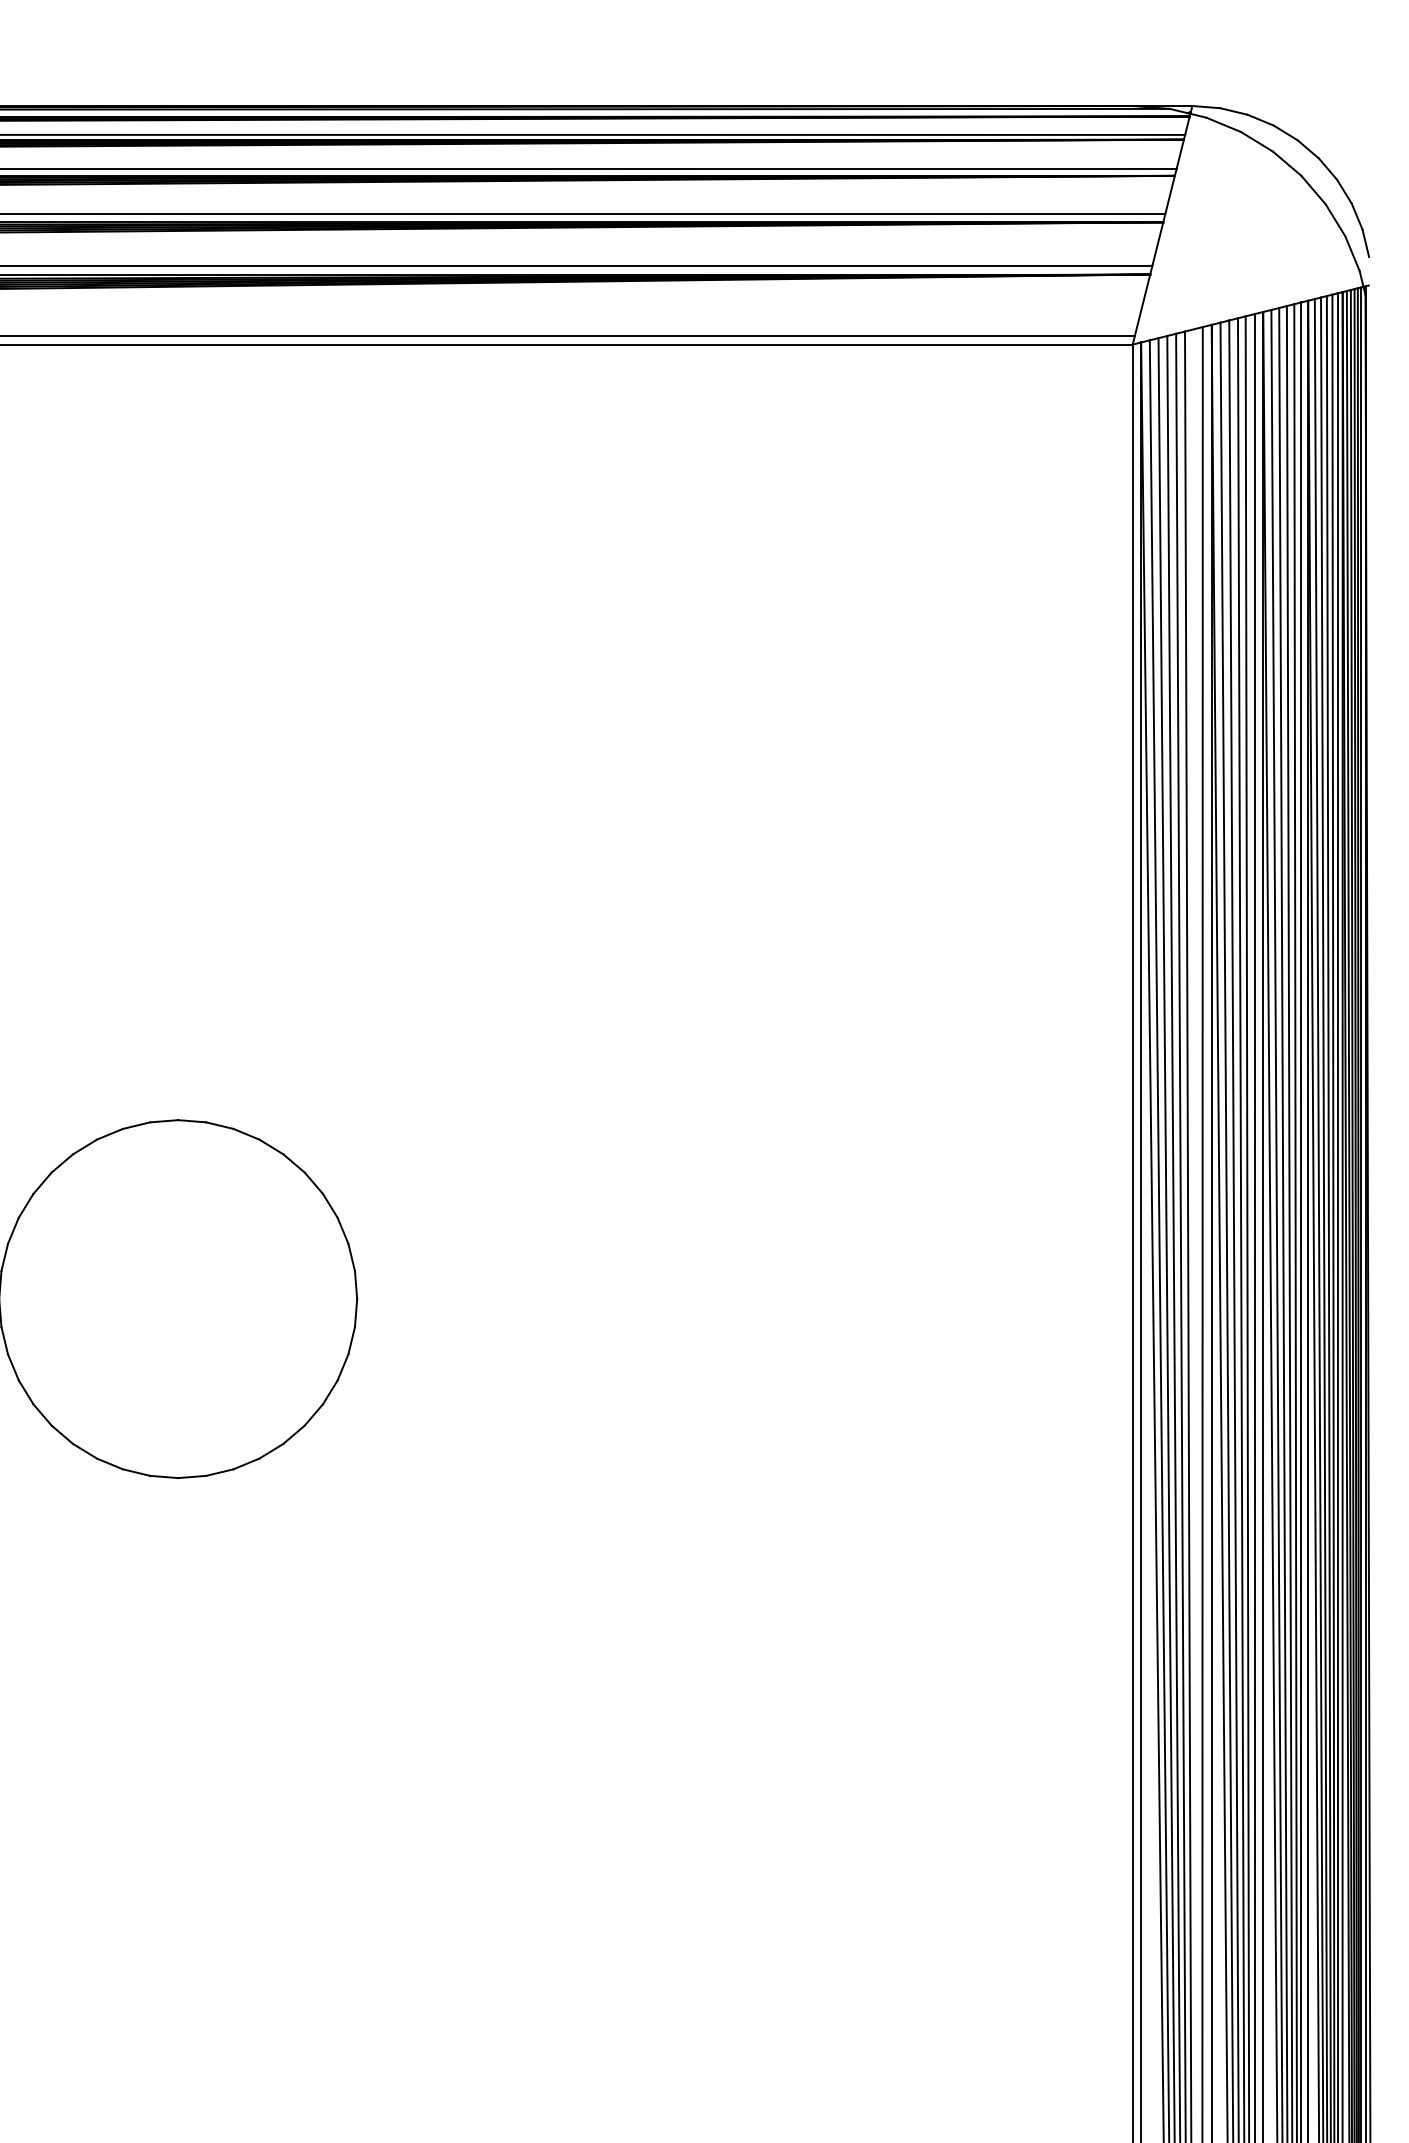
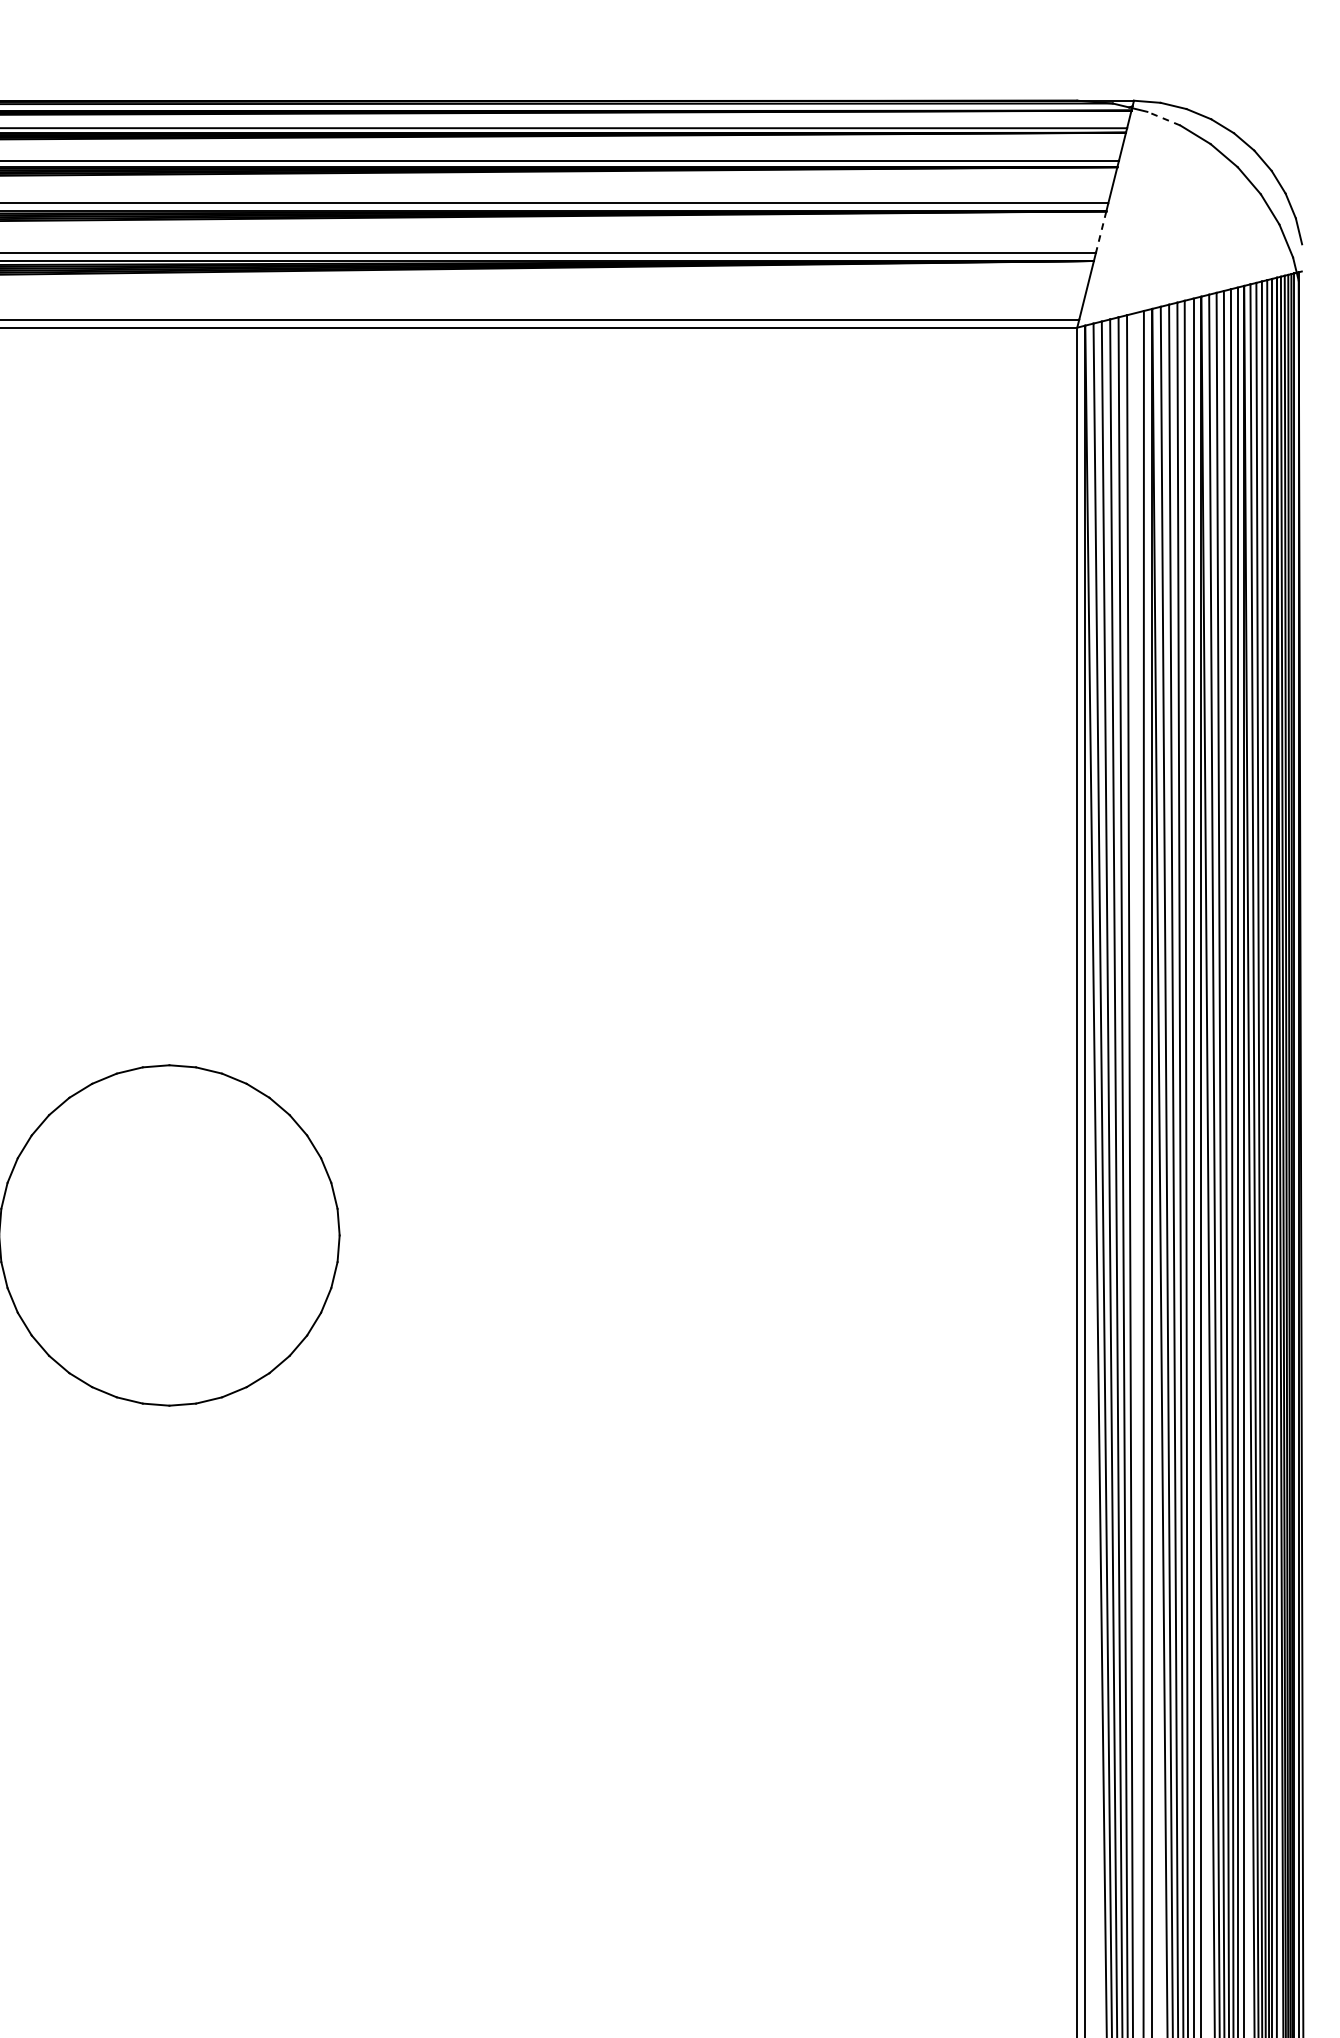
line: (1223, 124) -> (1163, 118), solid -> dashed
line: (1157, 244) -> (1100, 232), solid -> dashed

